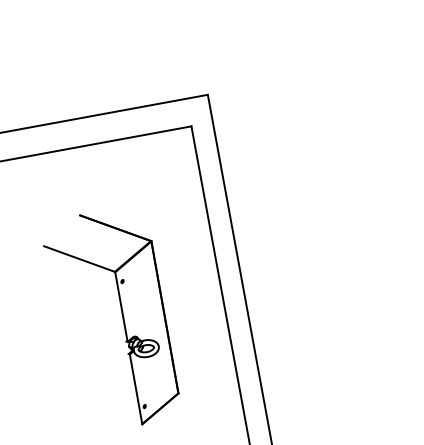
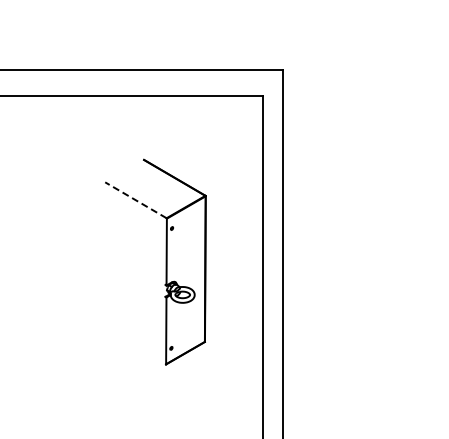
line: (79, 259) -> (135, 200), solid -> dashed

